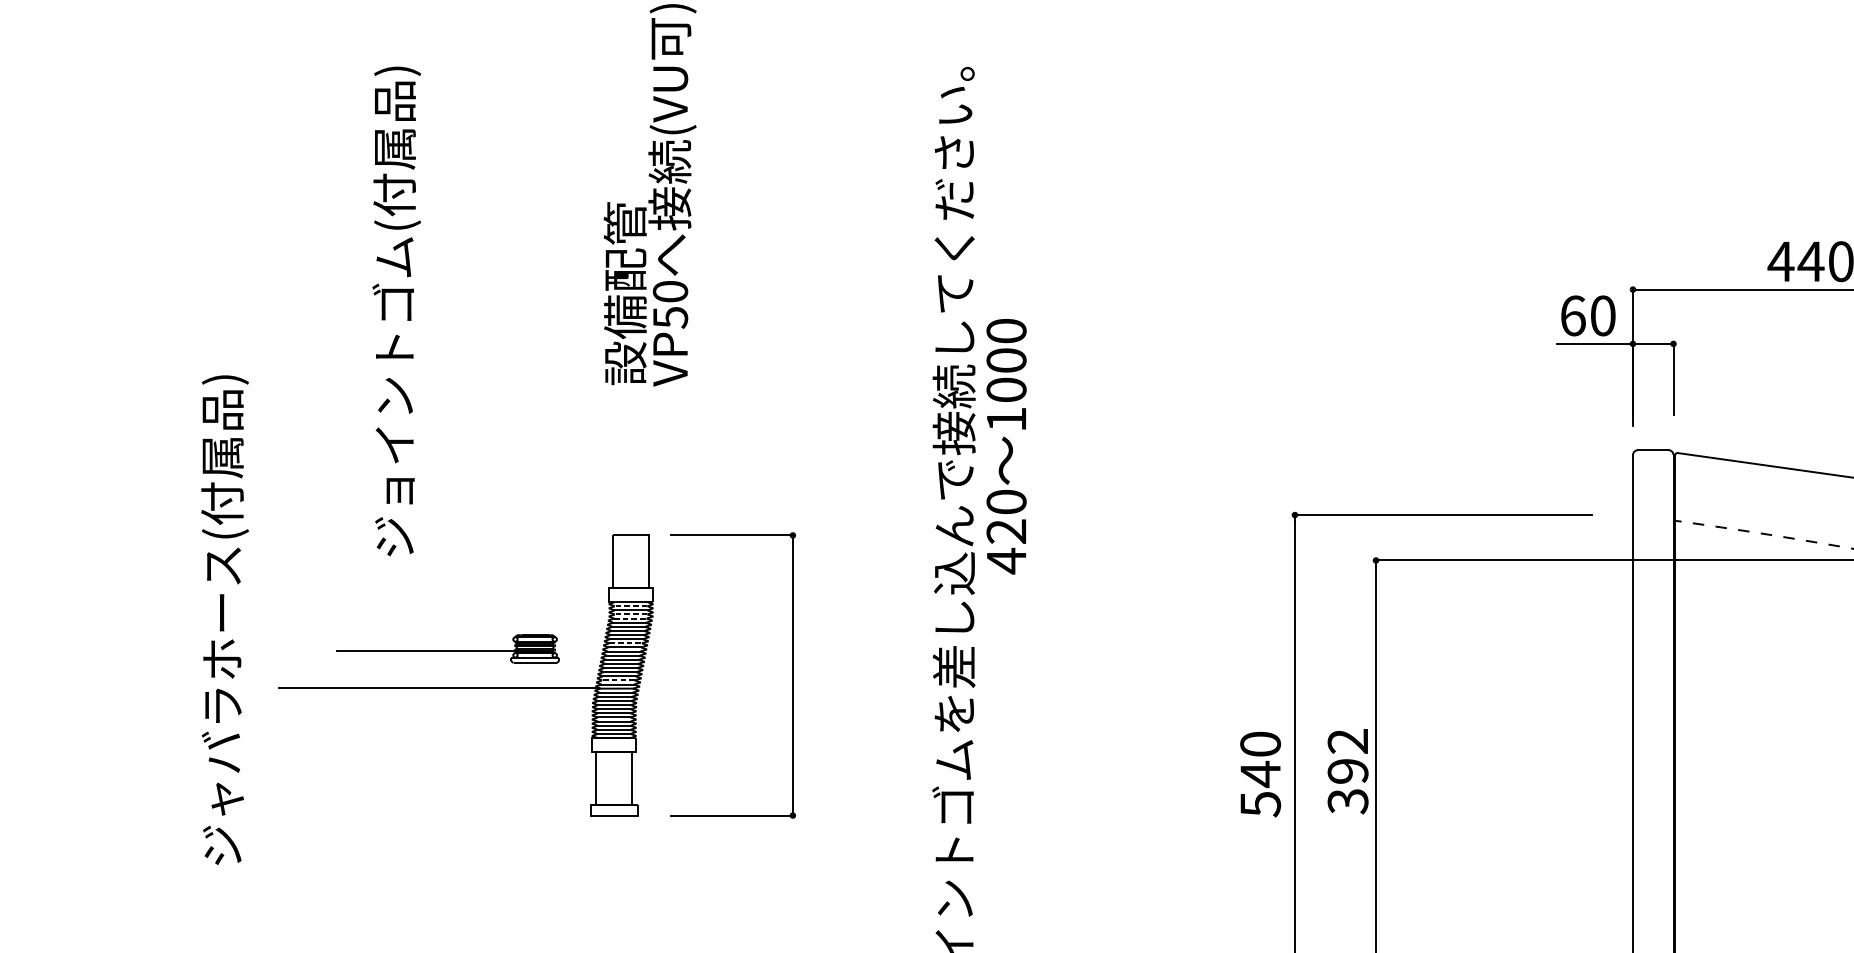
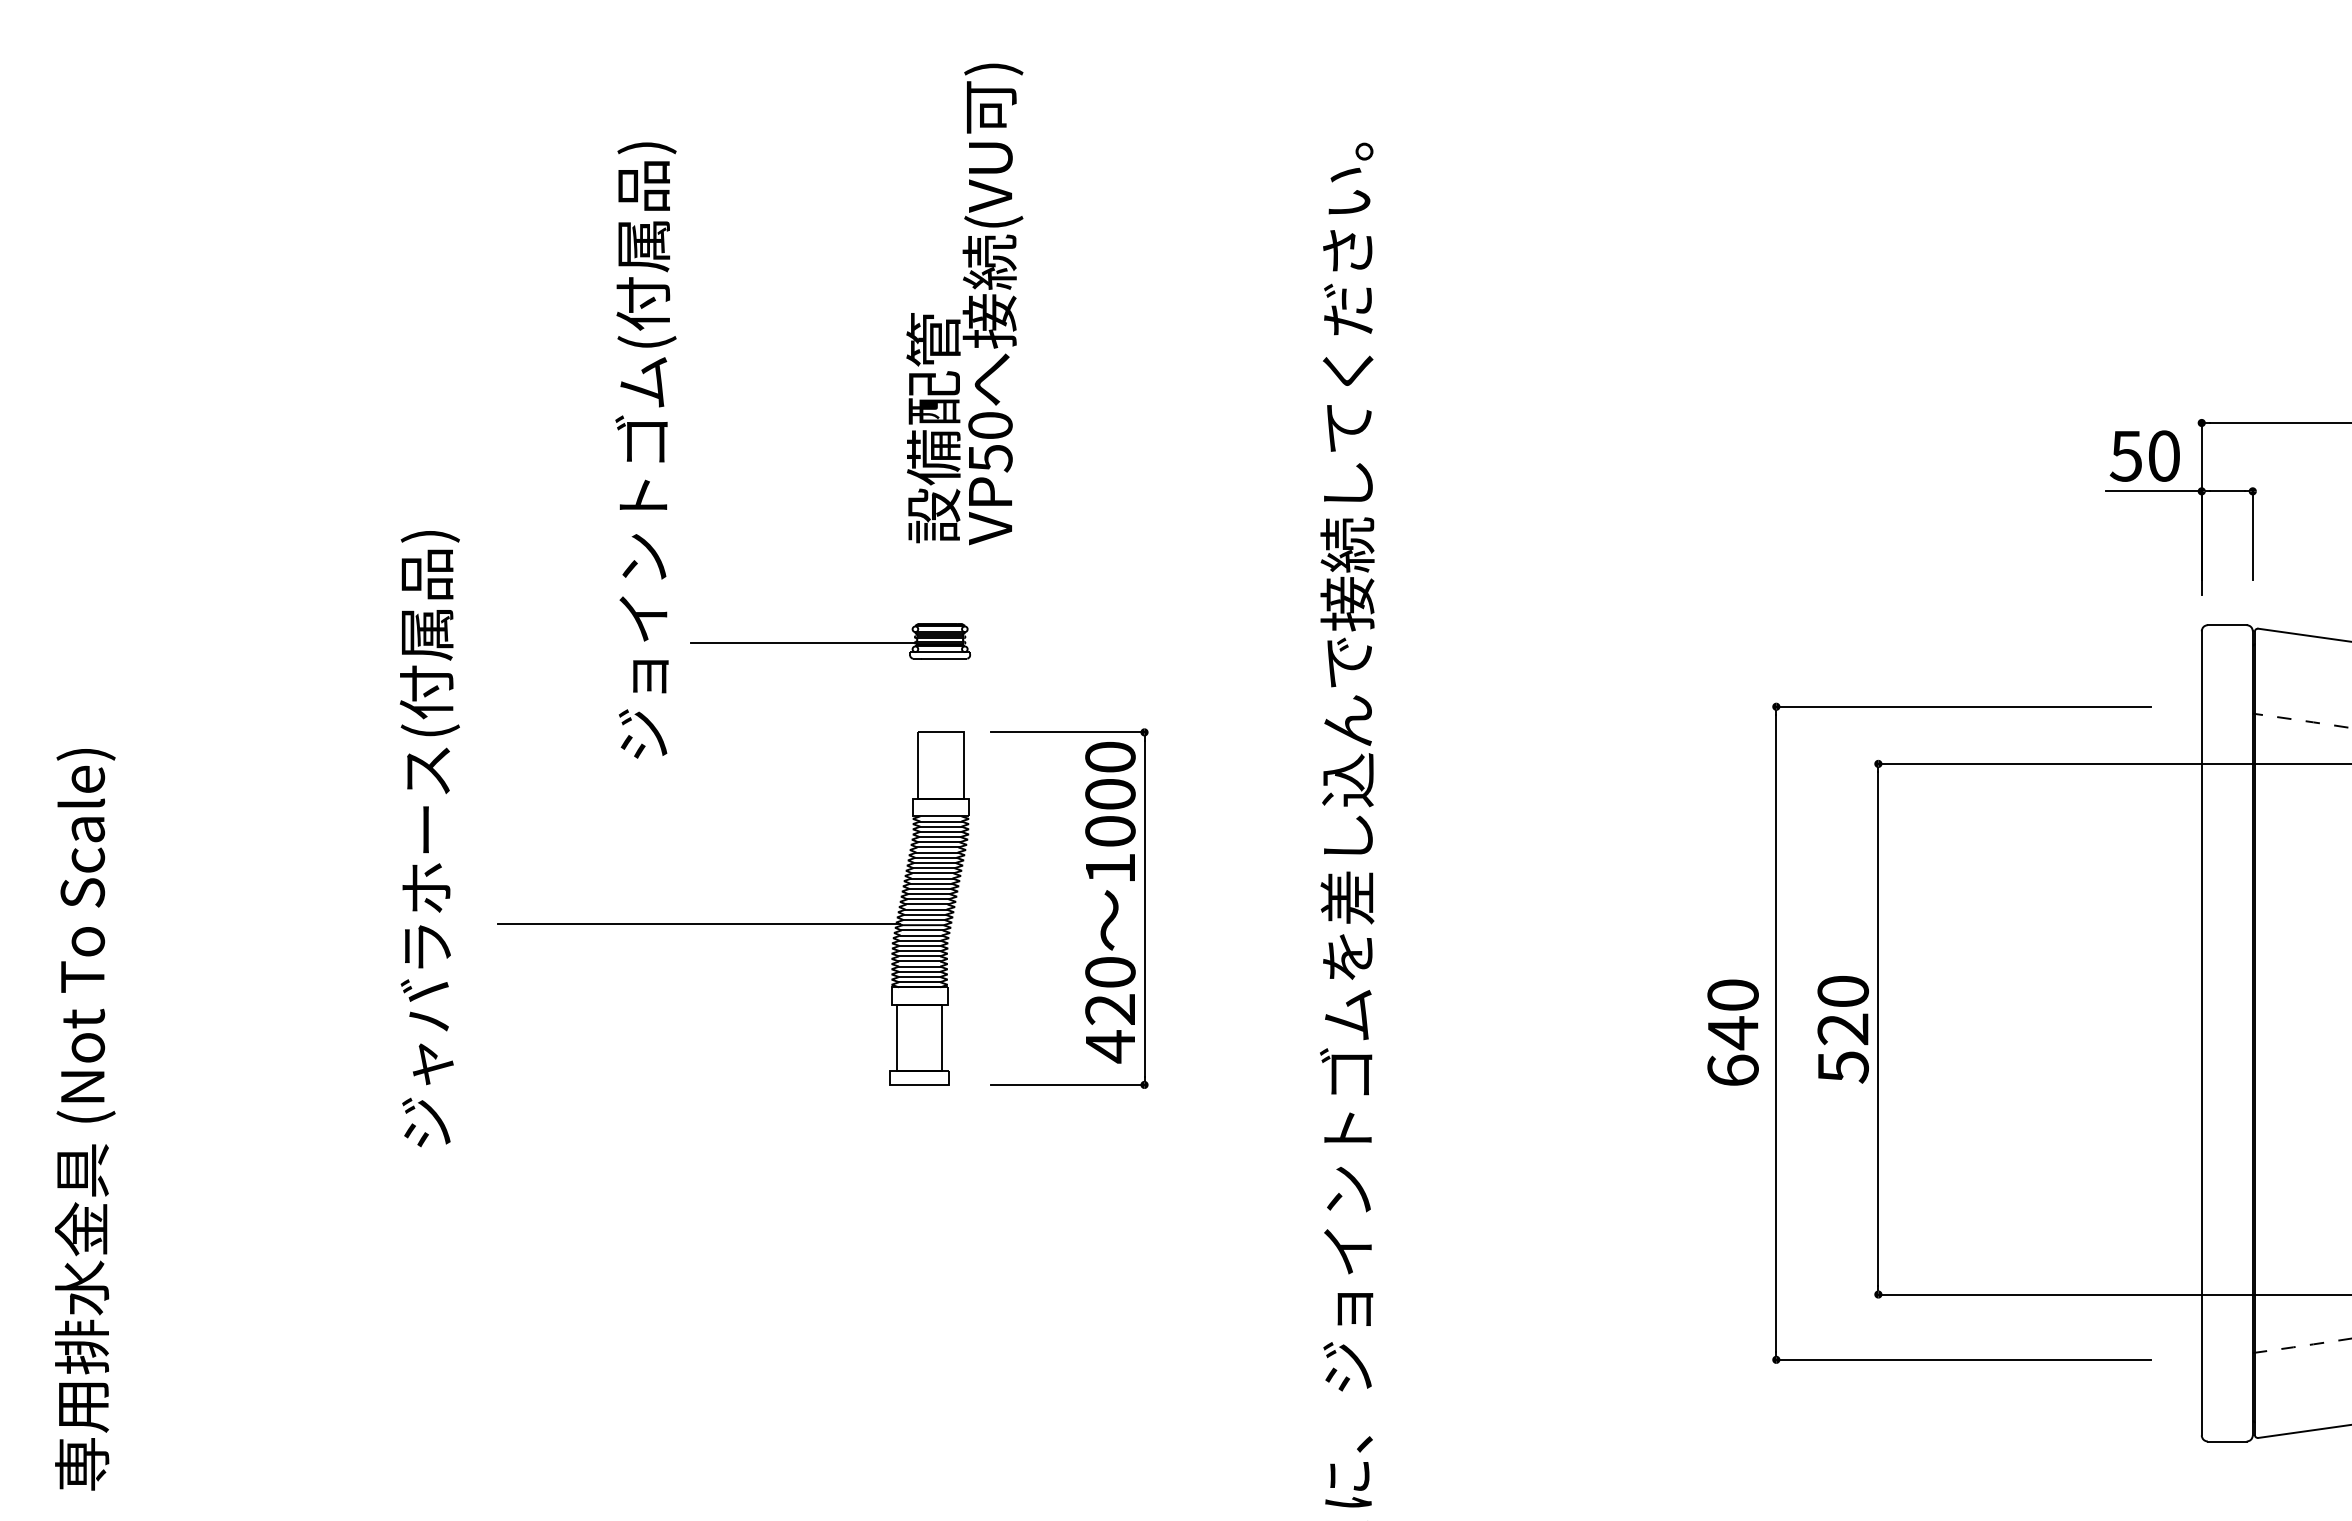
text: (1572, 315) -> (2125, 455), 60 -> 50
text: (1006, 446) -> (1110, 902), moved
line: (630, 606) -> (940, 821), dashed -> solid
line: (630, 614) -> (940, 831), dashed -> solid
line: (629, 618) -> (939, 837), dashed -> solid
line: (625, 643) -> (933, 868), dashed -> solid
part: (448, 649) -> (830, 641), moved
line: (618, 680) -> (925, 914), dashed -> solid
text: (1348, 771) -> (1843, 1029), 392 -> 520
text: (1260, 804) -> (1732, 1070), 540 -> 640

